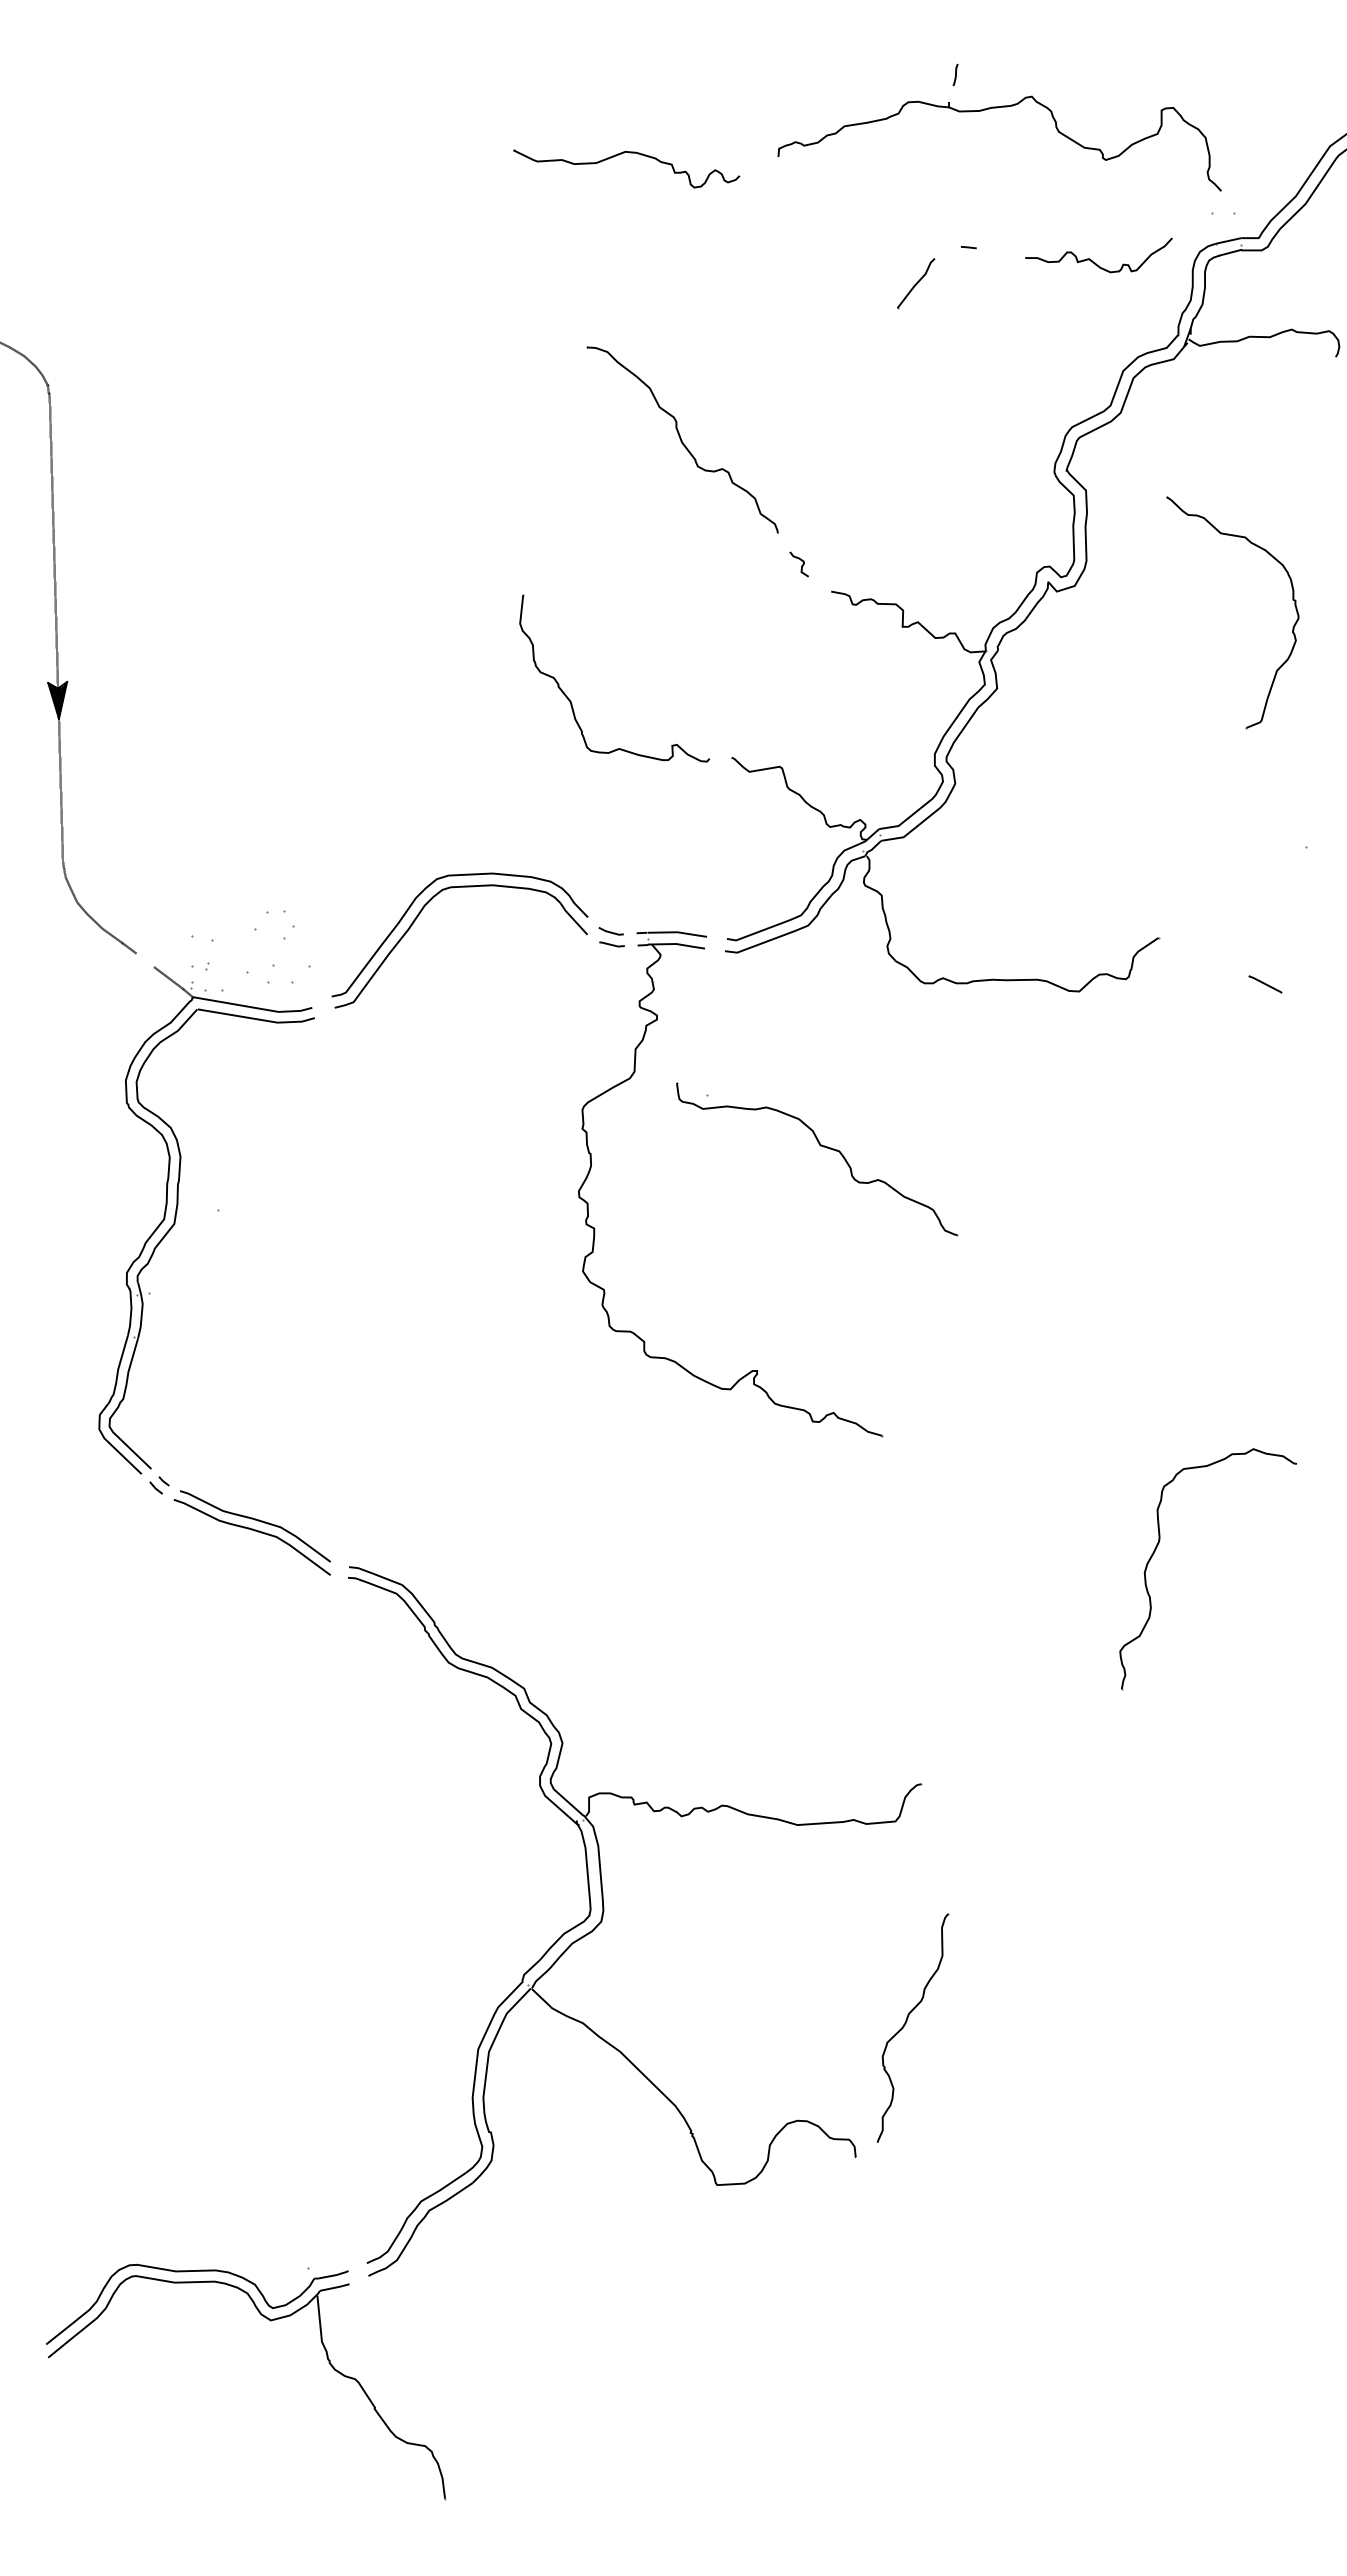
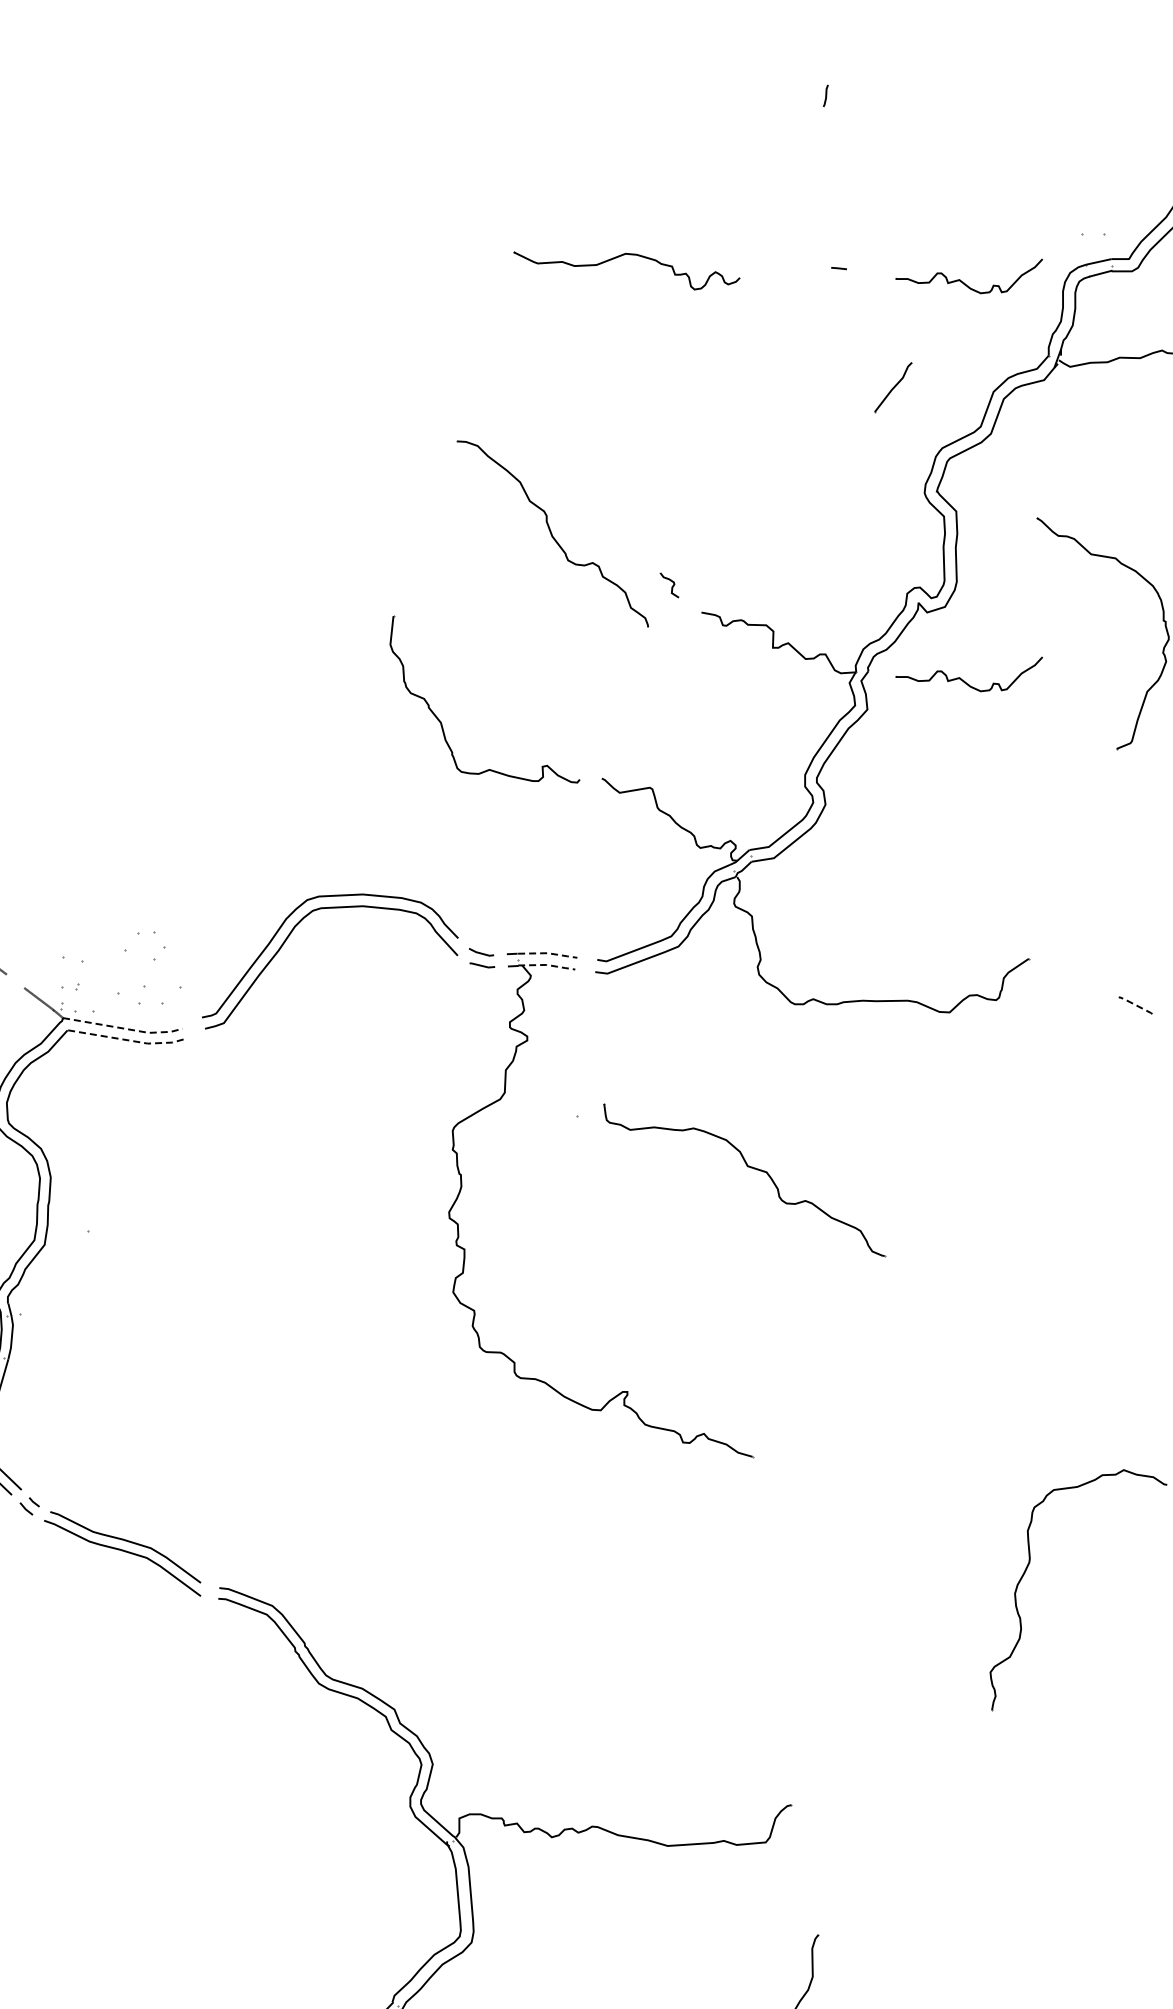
part: (997, 108) -> (867, 129), removed
part: (619, 155) -> (619, 257), moved
part: (916, 283) -> (893, 387), moved
part: (682, 439) -> (552, 533), moved
curve: (1095, 660) -> (965, 681), added
line: (678, 932) -> (548, 953), solid -> dashed
line: (677, 944) -> (547, 965), solid -> dashed
line: (1265, 984) -> (1135, 1005), solid -> dashed
line: (254, 1007) -> (124, 1028), solid -> dashed
line: (257, 1019) -> (127, 1040), solid -> dashed
part: (820, 1146) -> (747, 1167), moved

